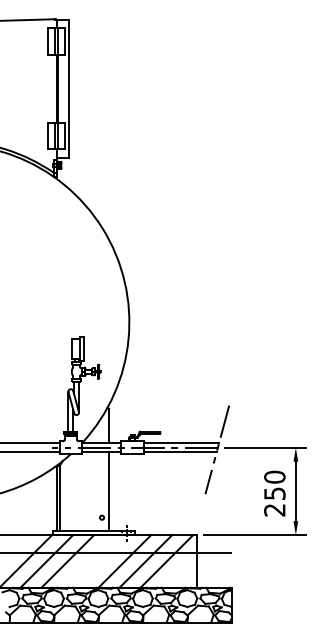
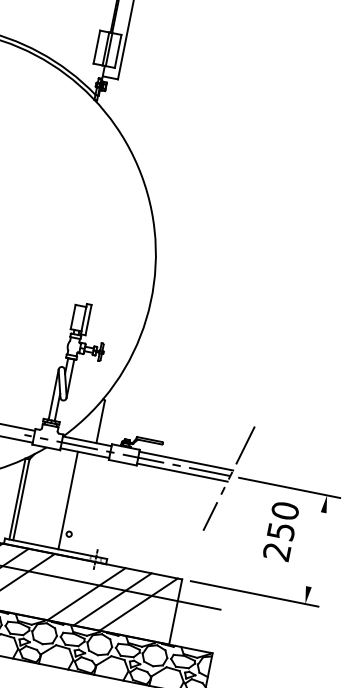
line: (109, 491) -> (68, 500), moved
line: (295, 491) -> (315, 549), removed
text: (274, 493) -> (280, 531), moved

